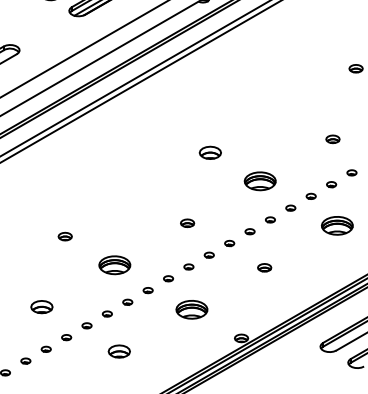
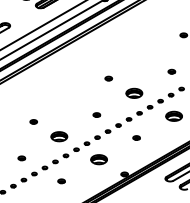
part: (210, 152) -> (108, 78), size x0.62
part: (41, 307) -> (21, 158), size x0.62
part: (119, 352) -> (61, 181), size x0.62

